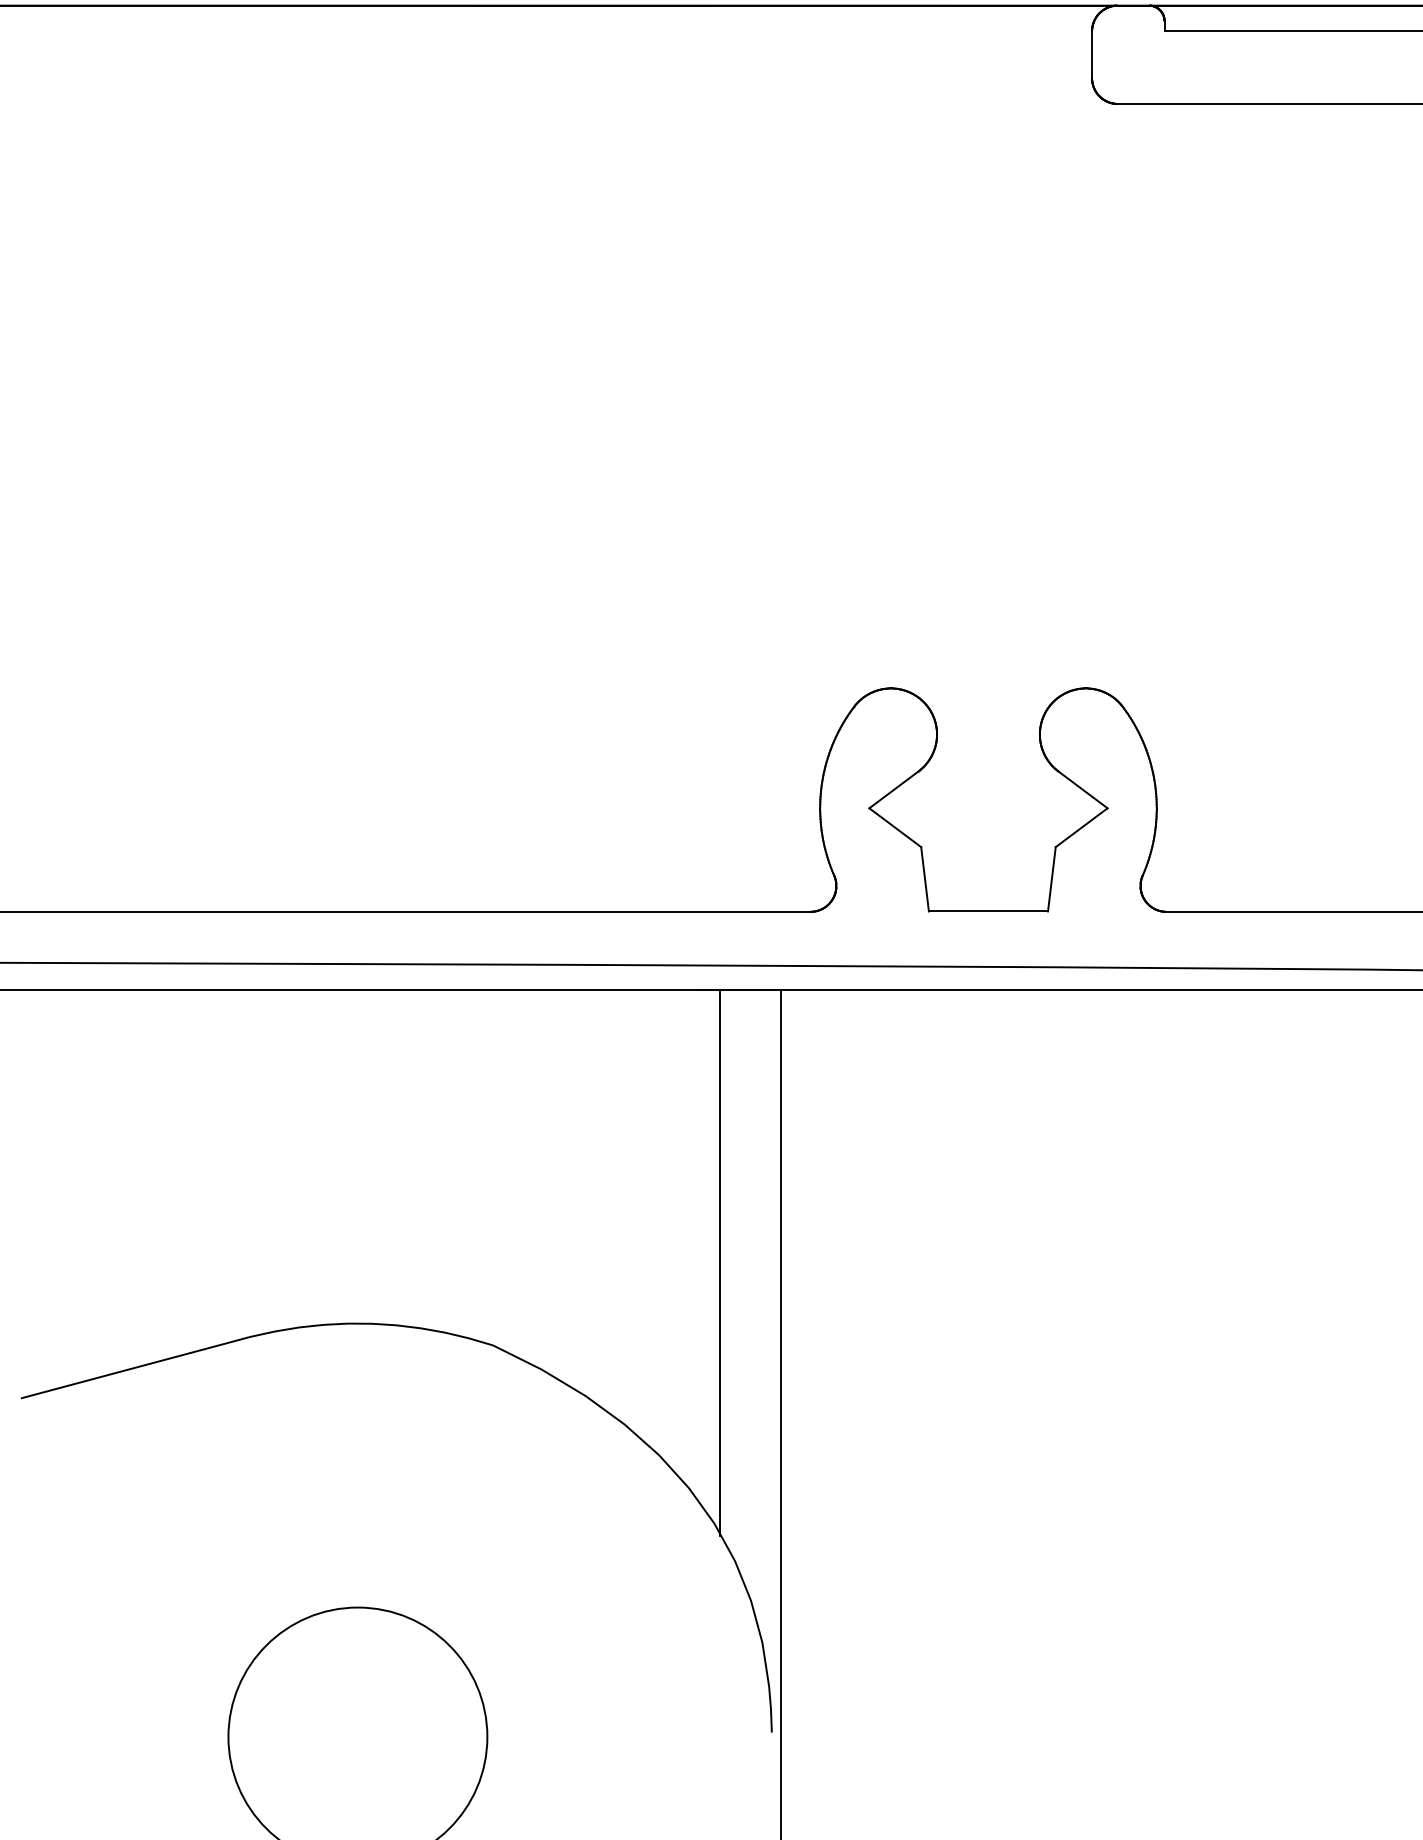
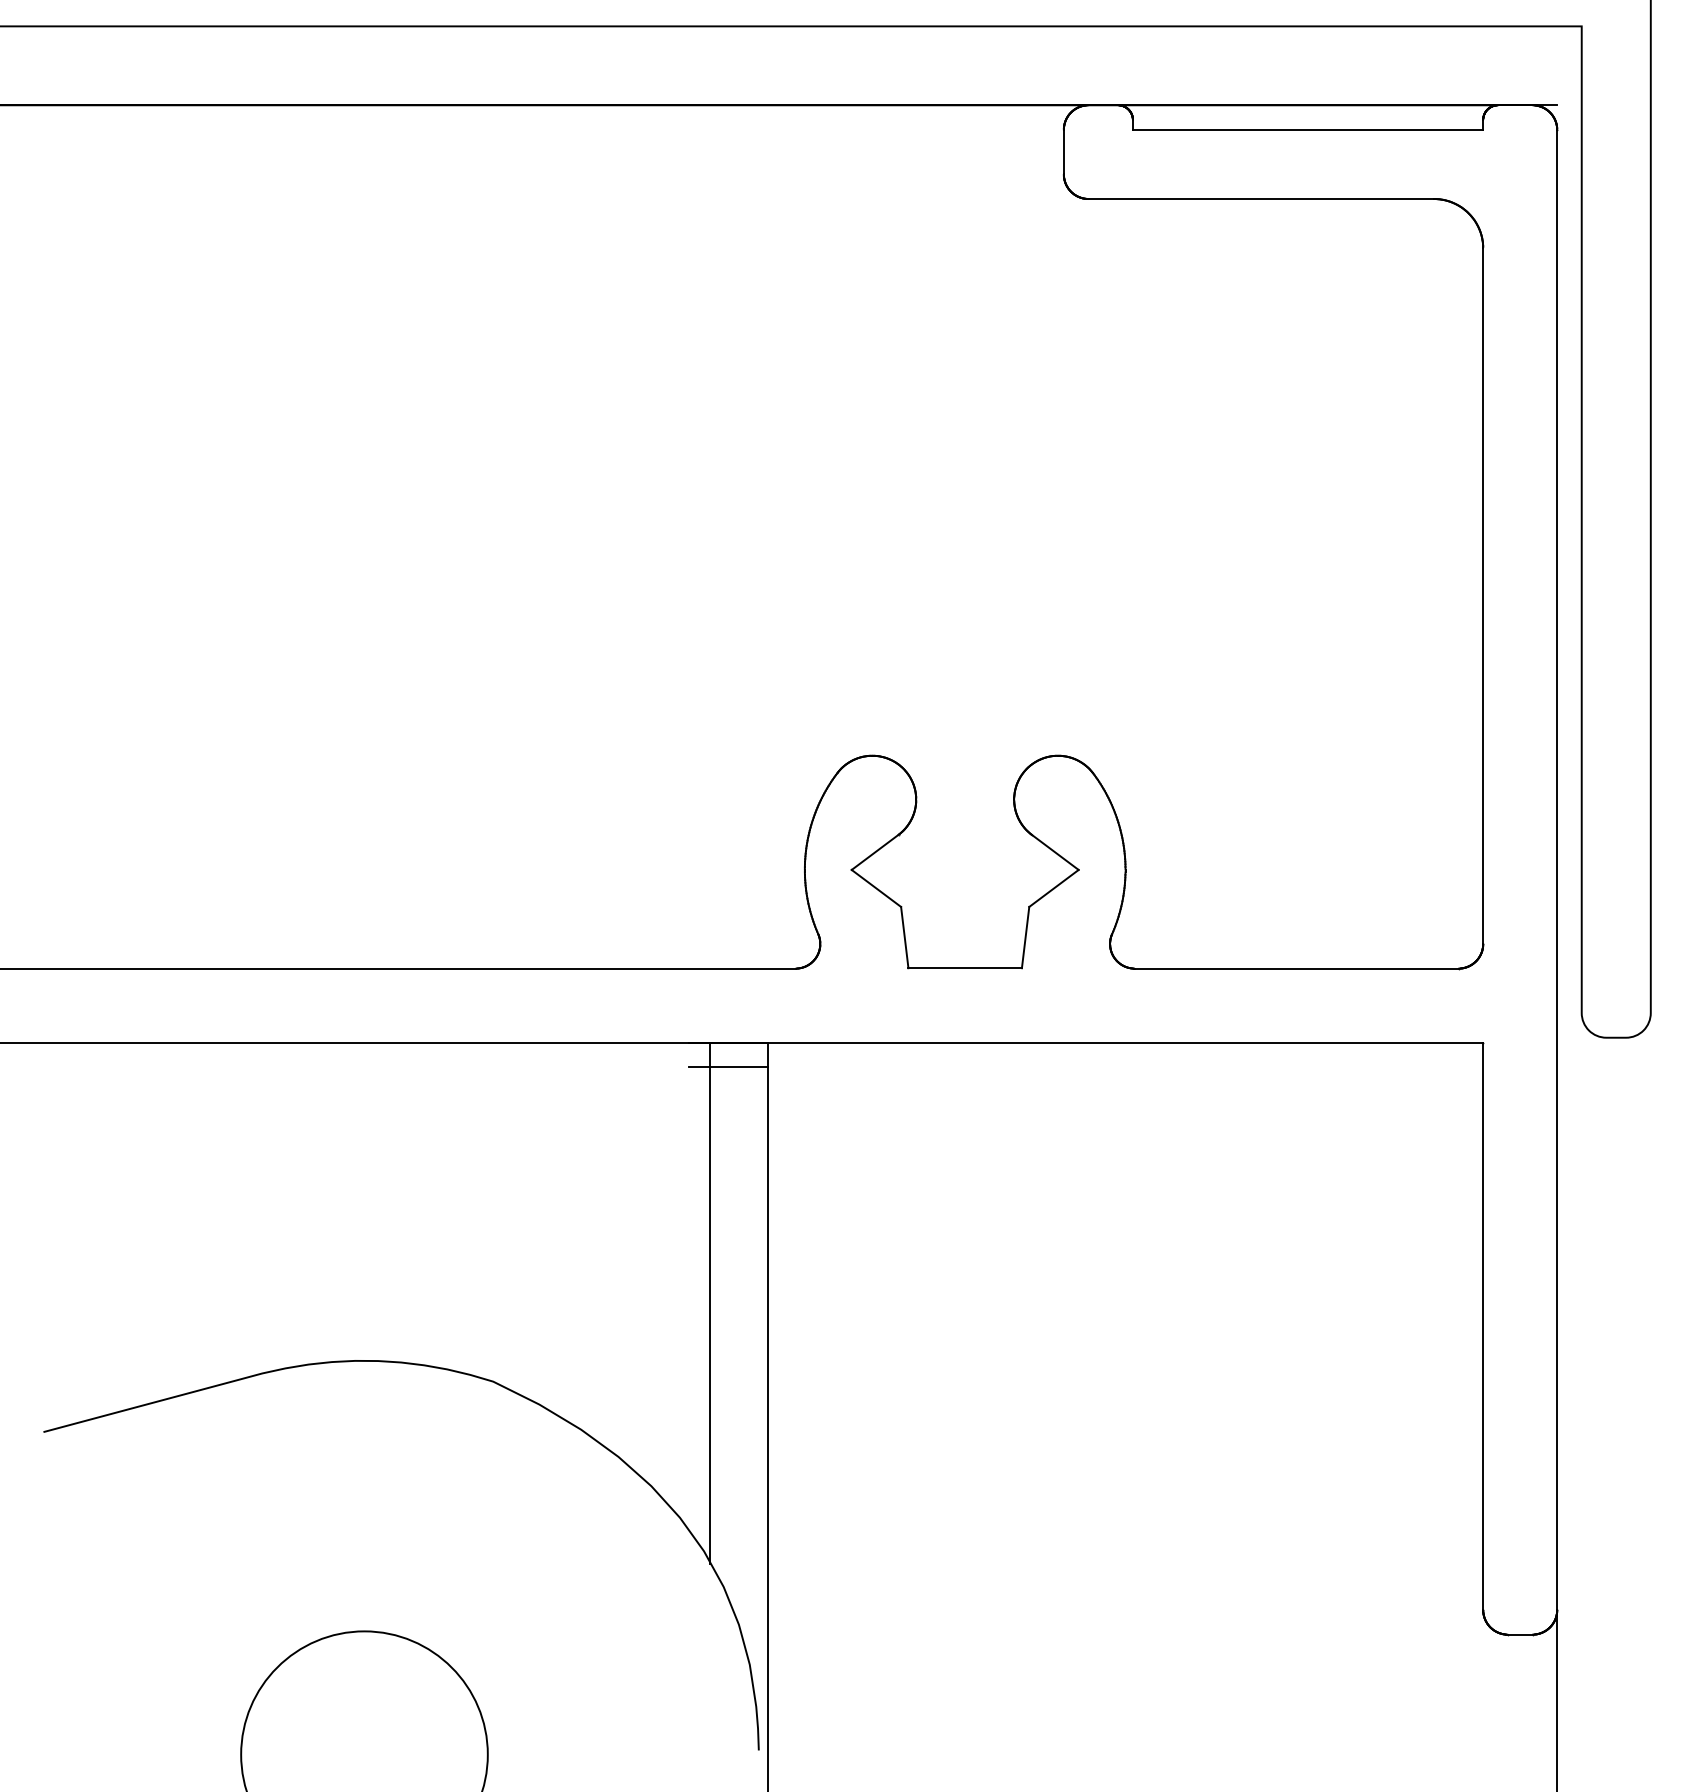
line: (738, 1015) -> (727, 1067), added

